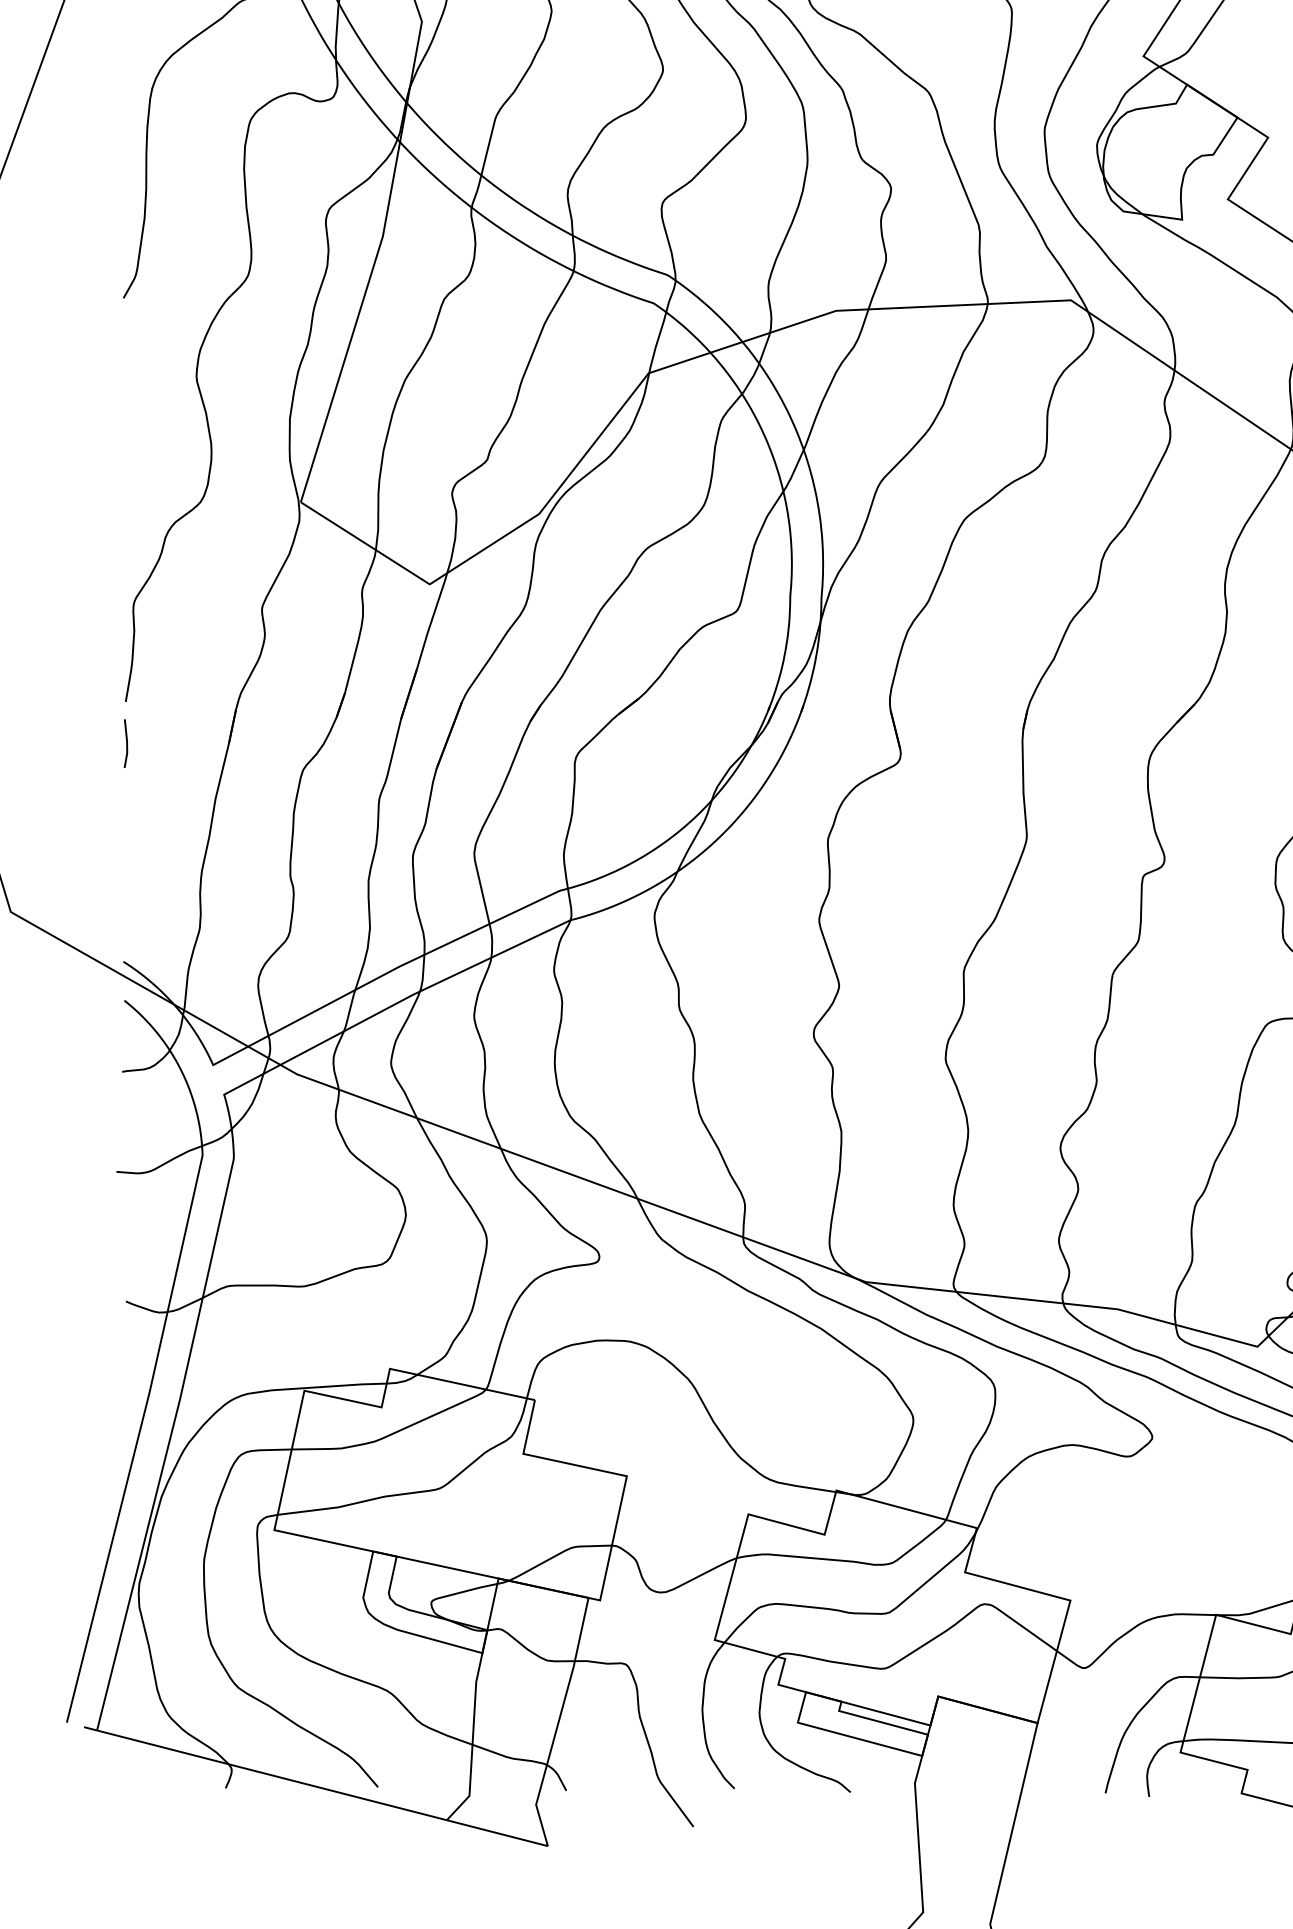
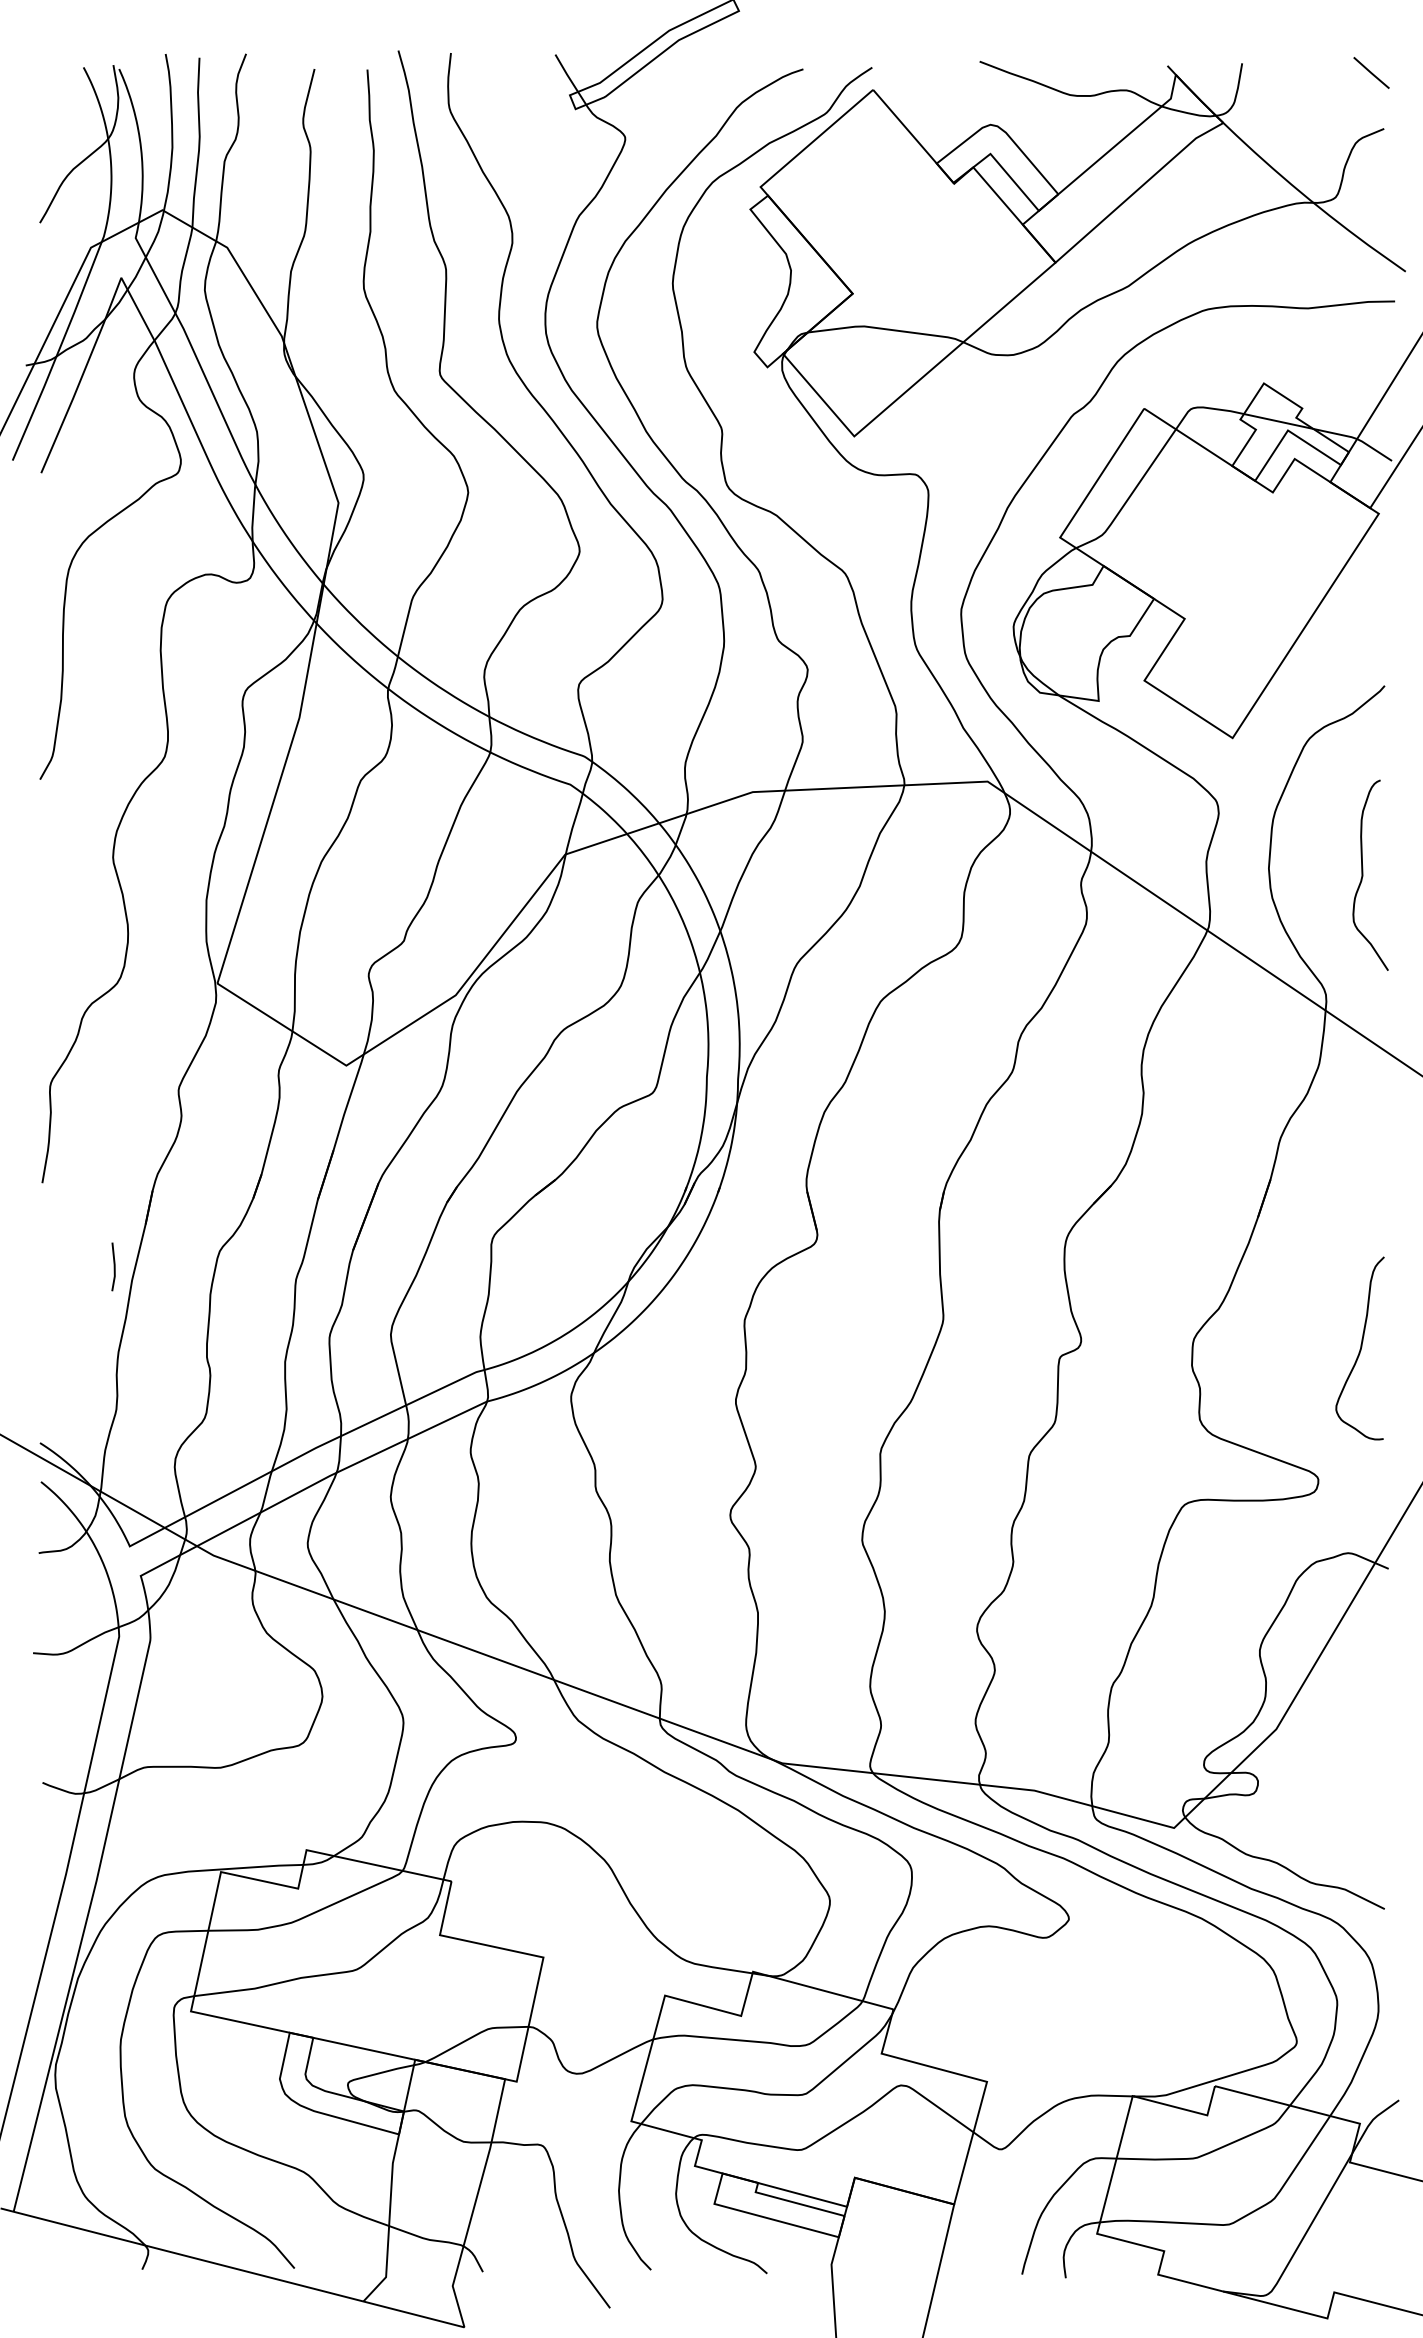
line: (125, 743) -> (113, 1266), moved

